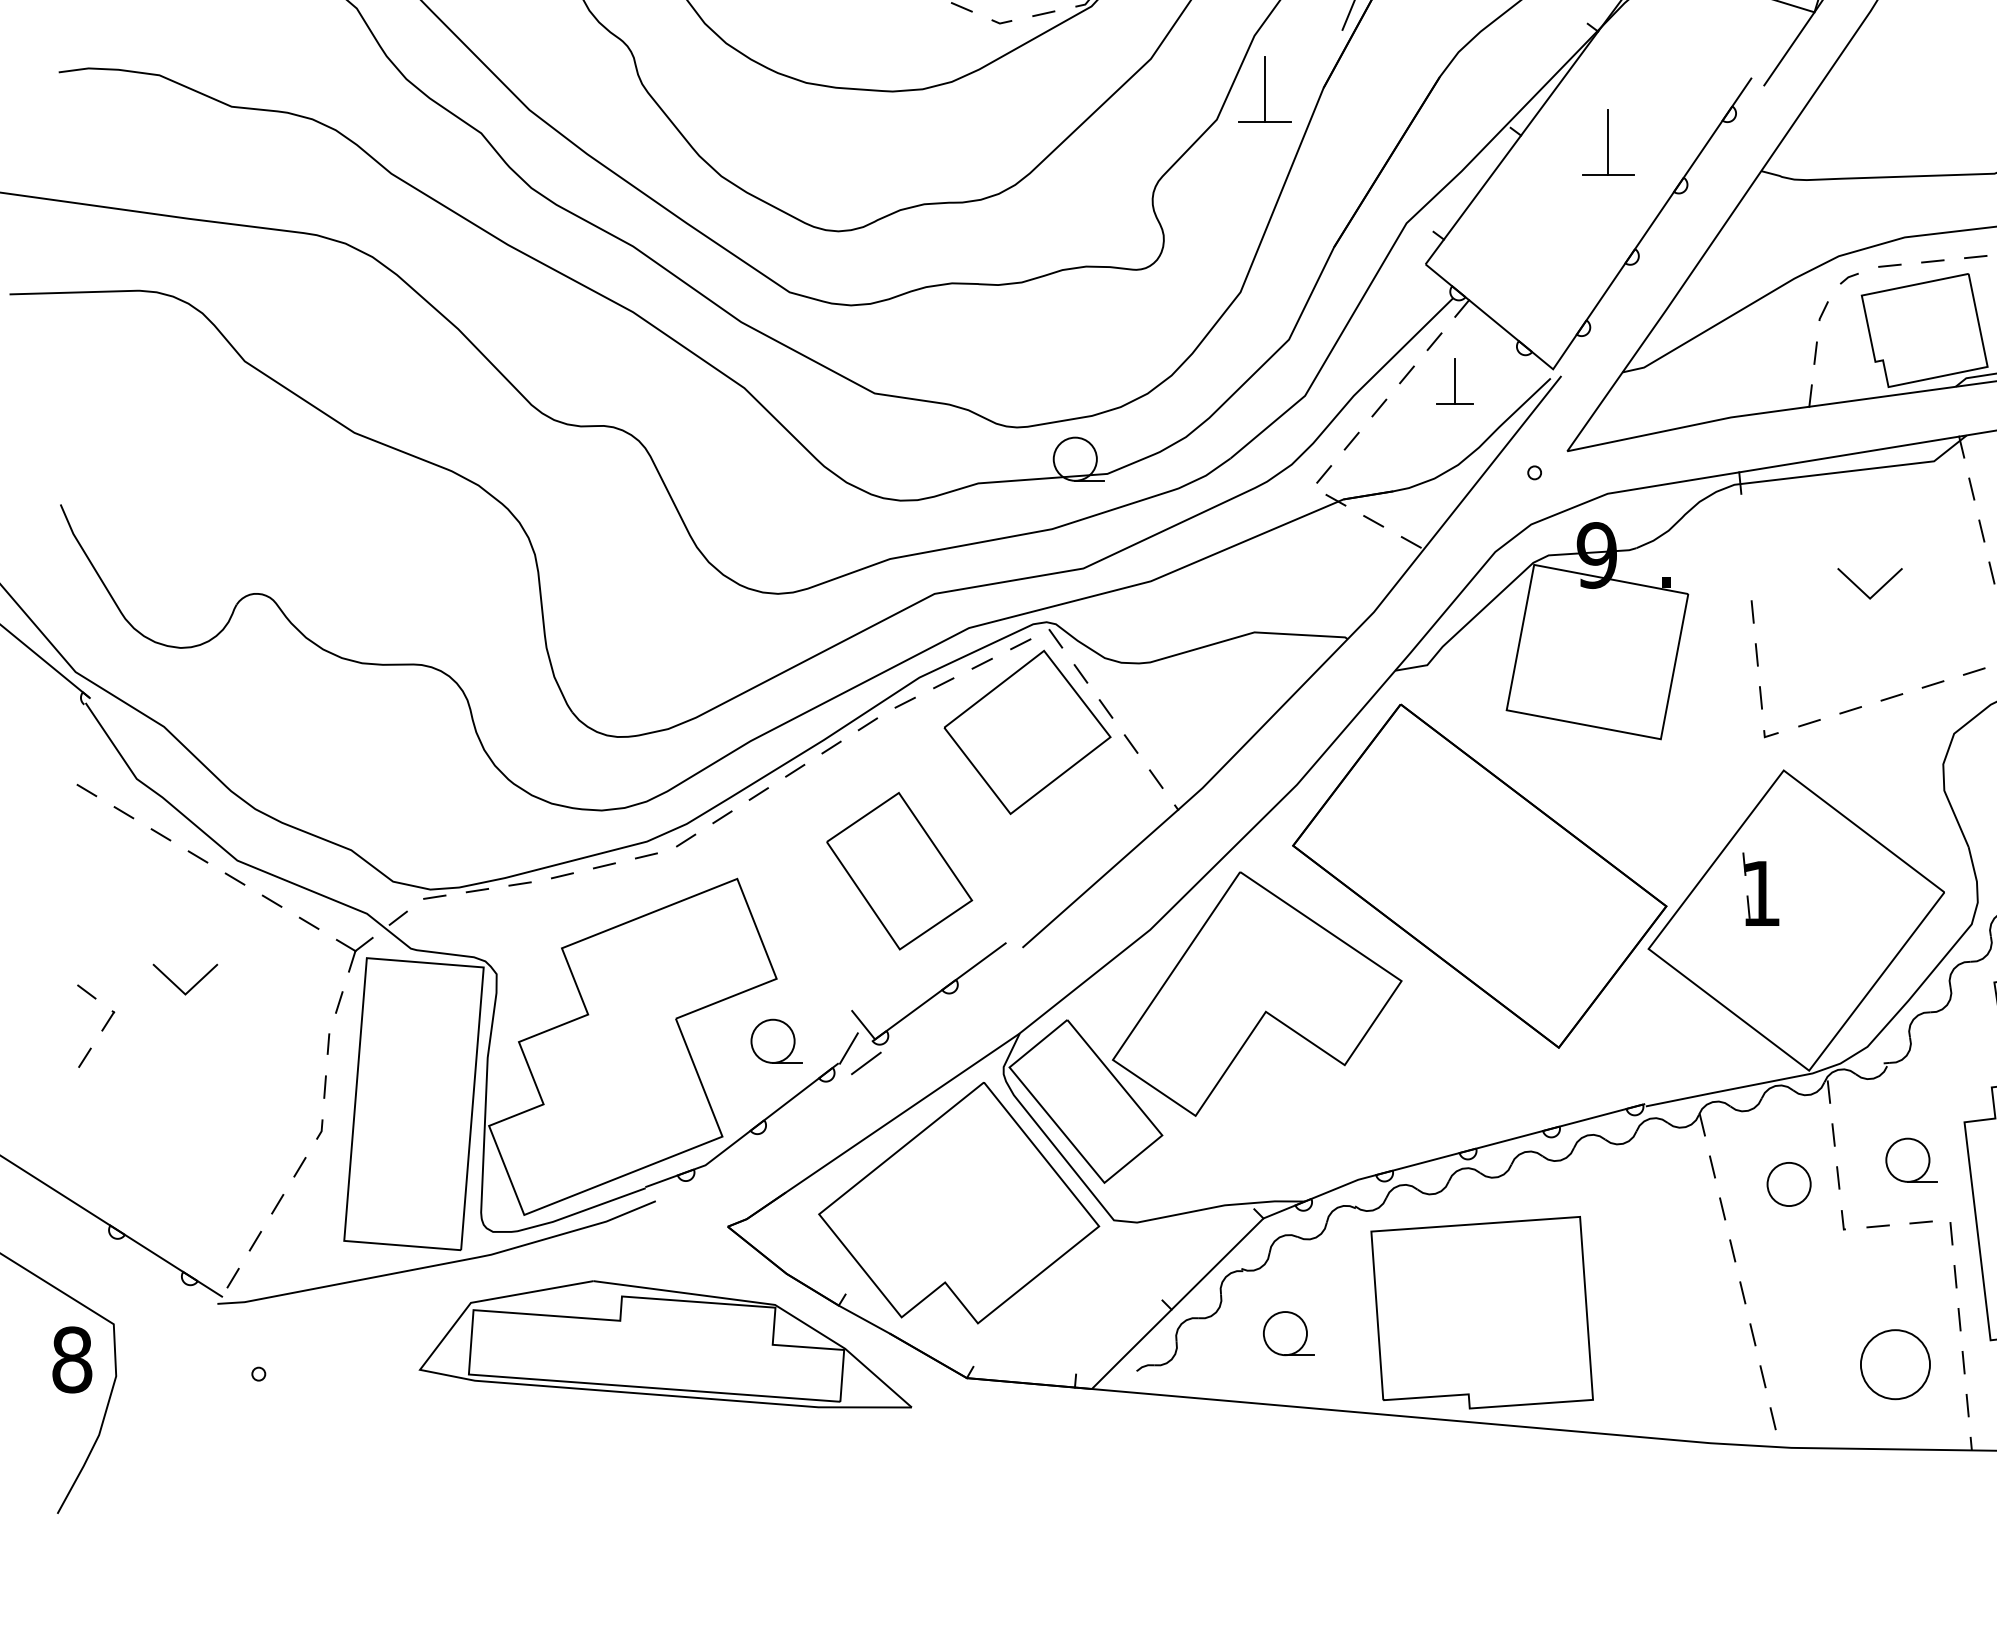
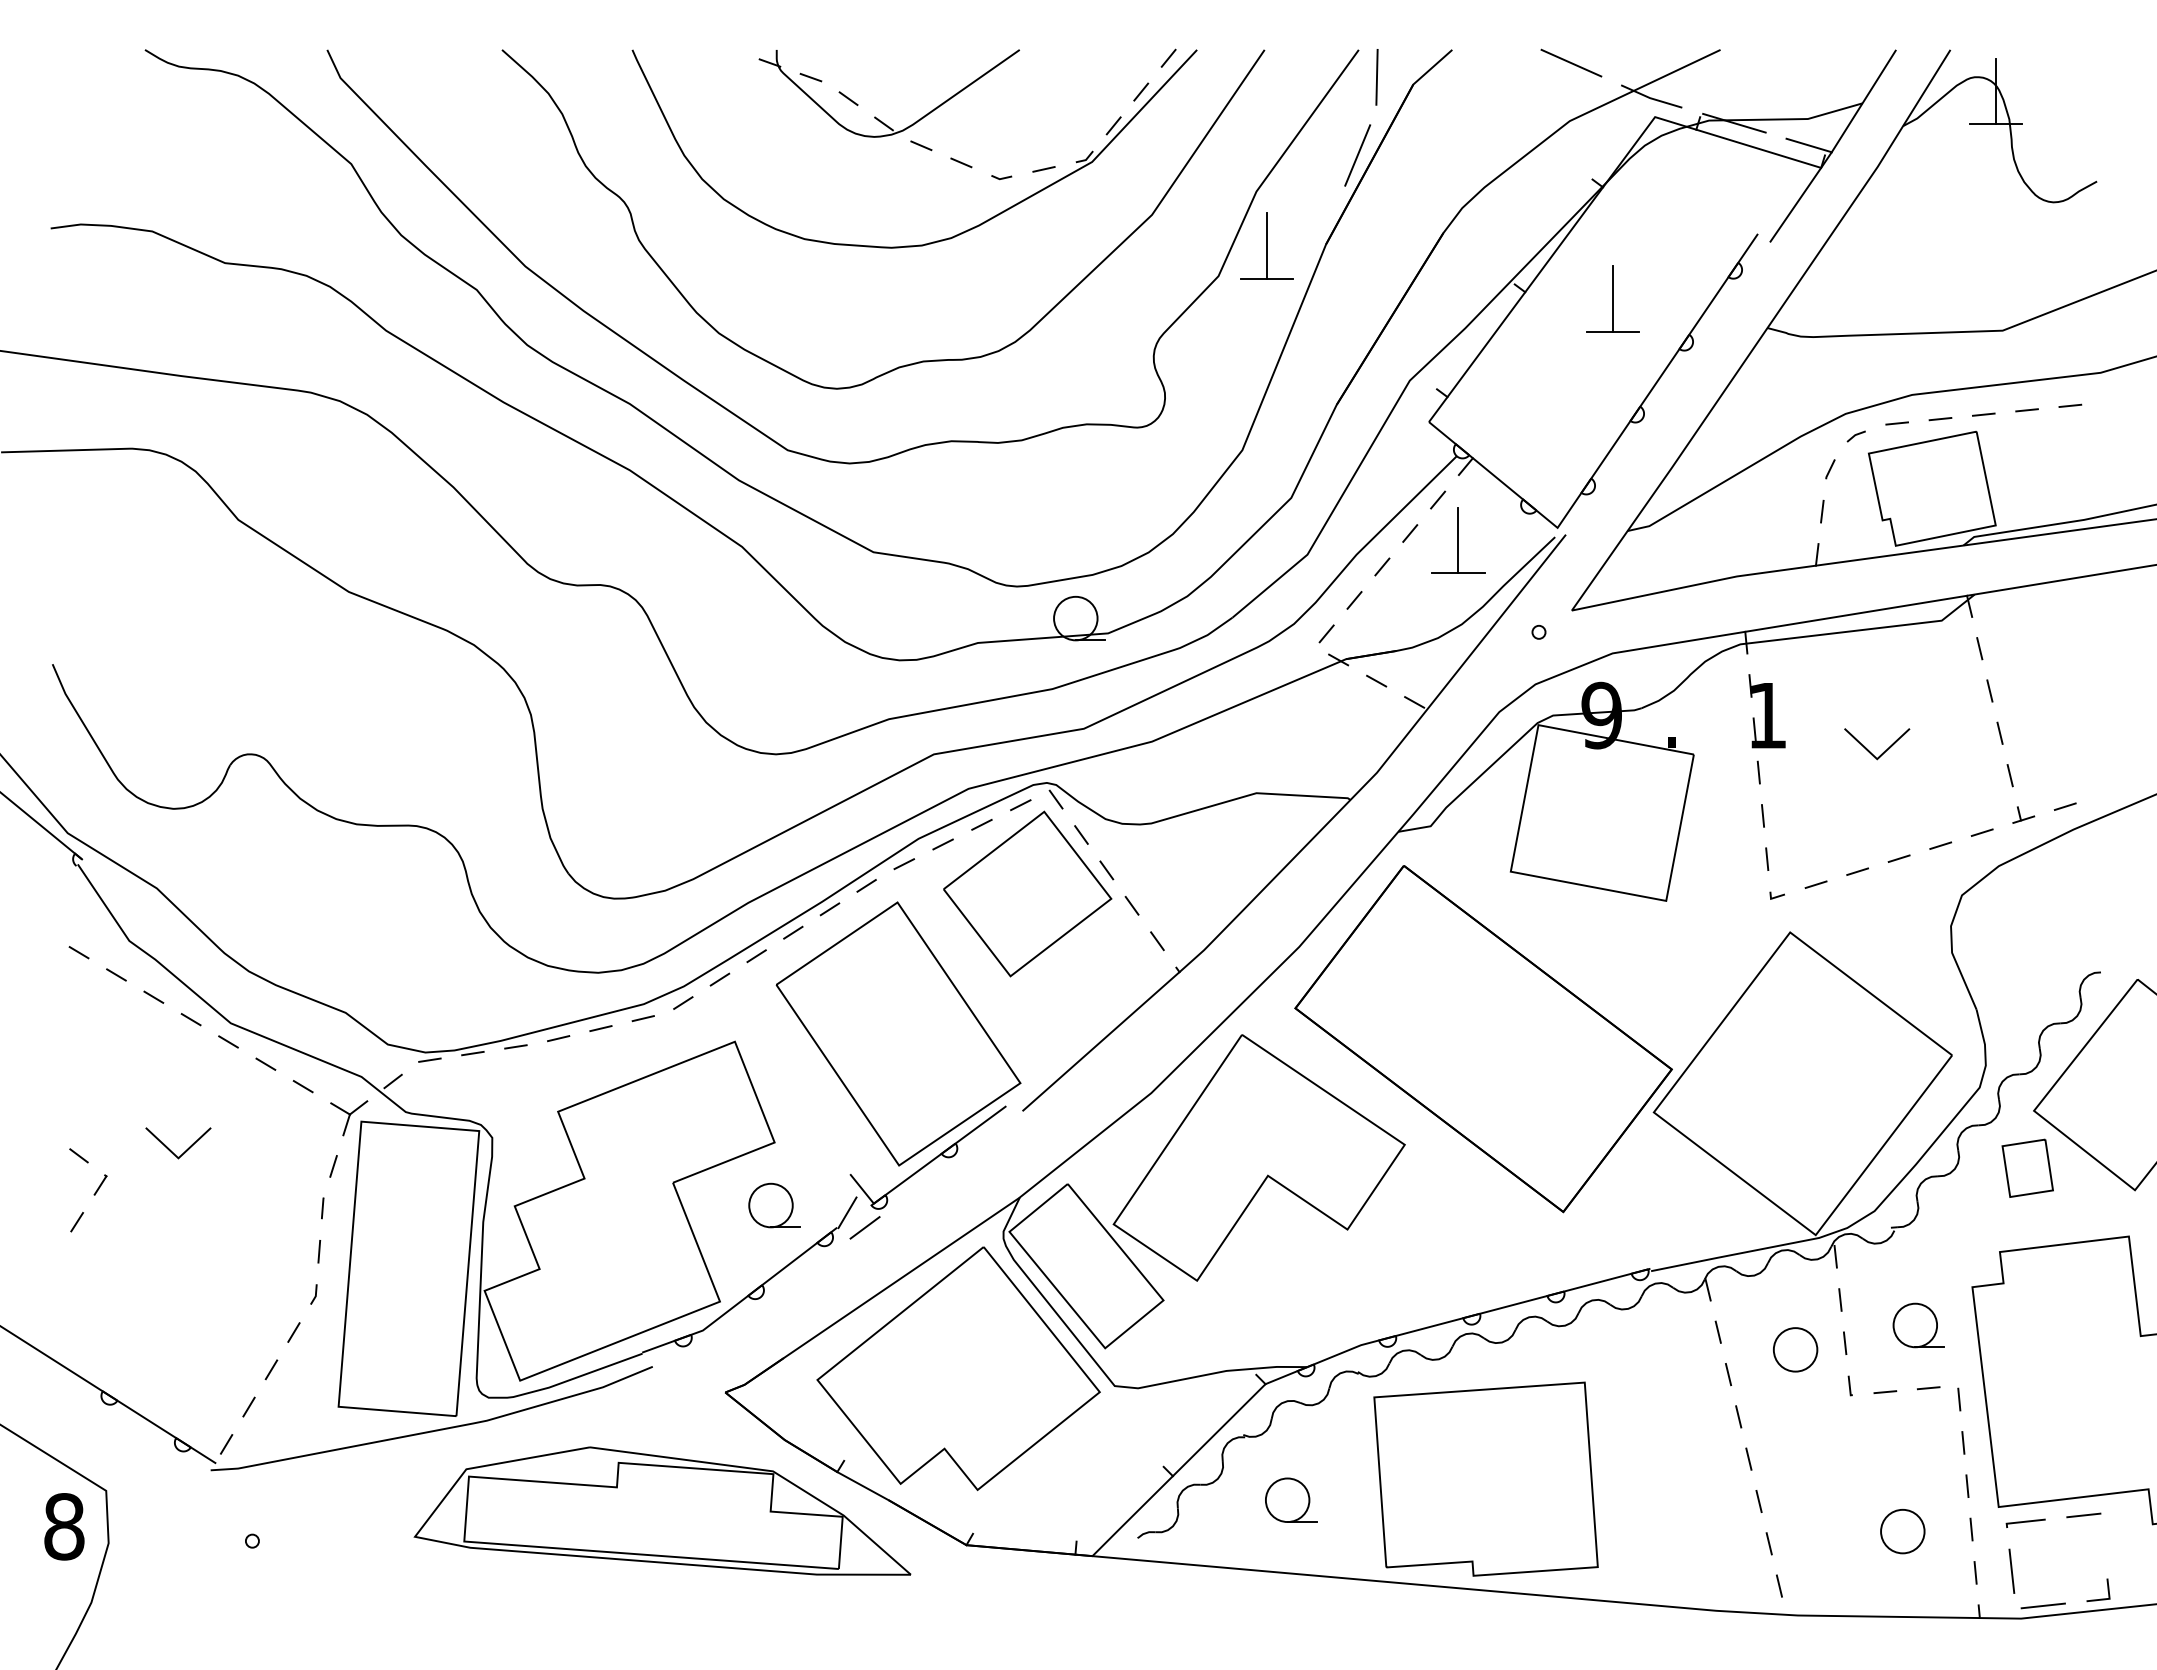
part: (1454, 381) -> (1458, 540), size x1.43
part: (899, 870) -> (898, 1033), size x1.67
part: (1760, 889) -> (1766, 711), moved
circle: (1895, 1364) -> (1902, 1531), size x0.62

